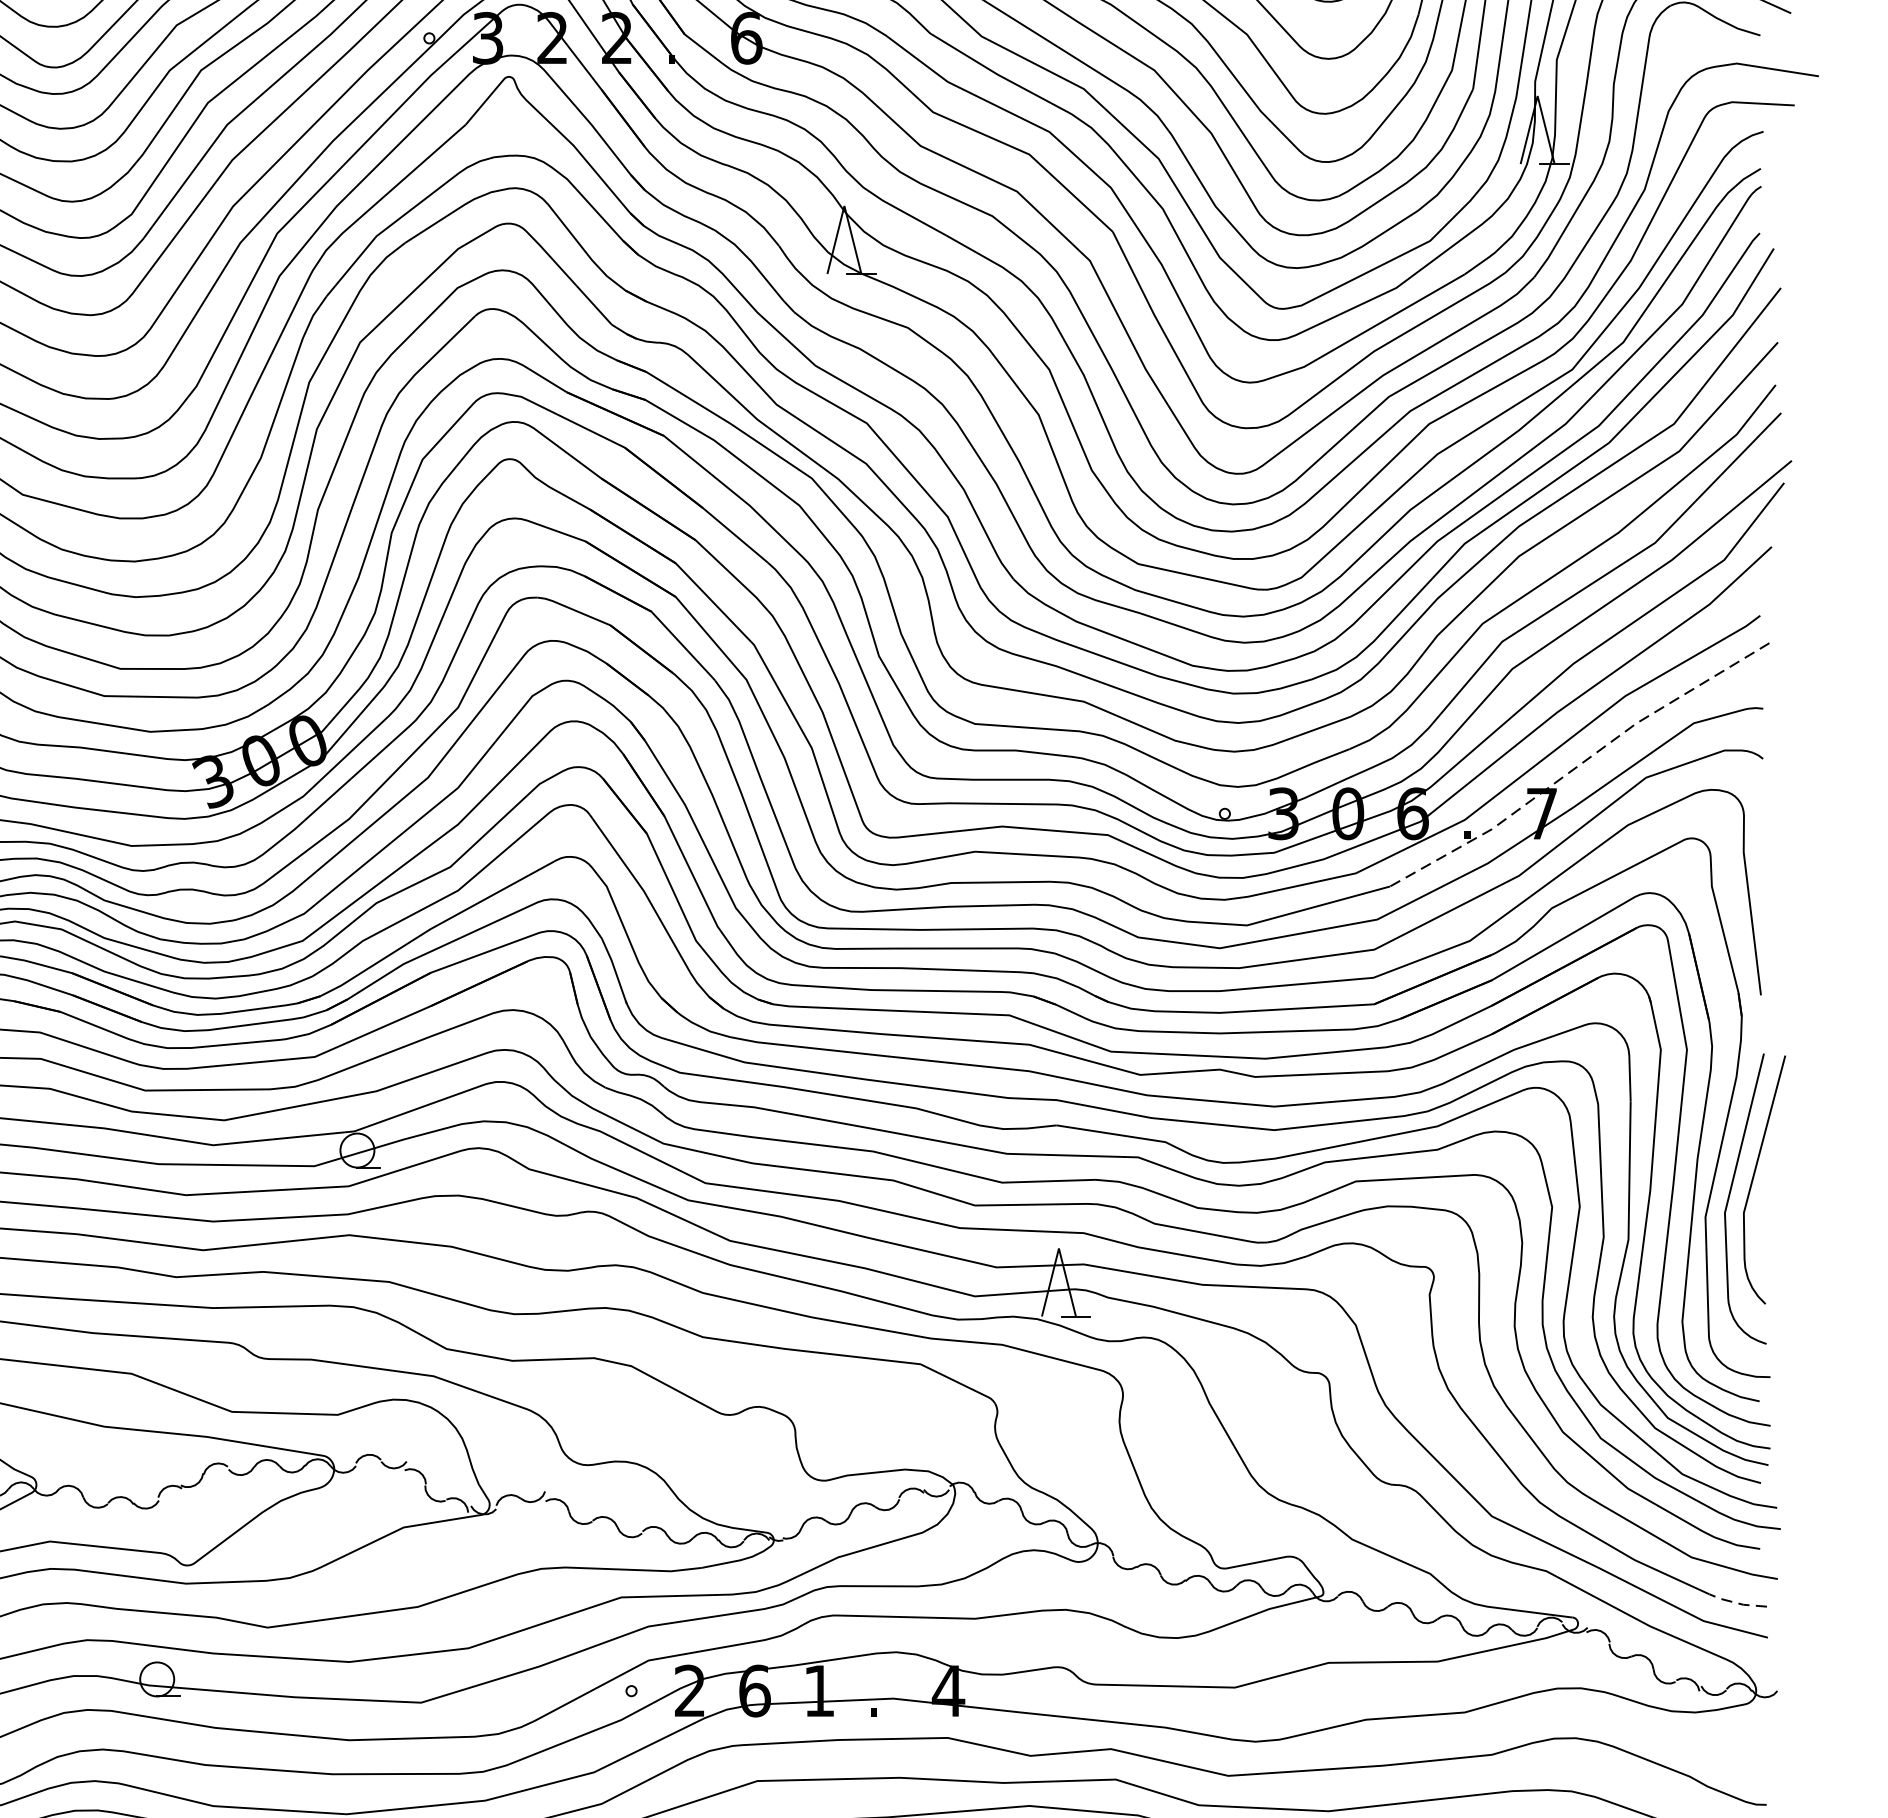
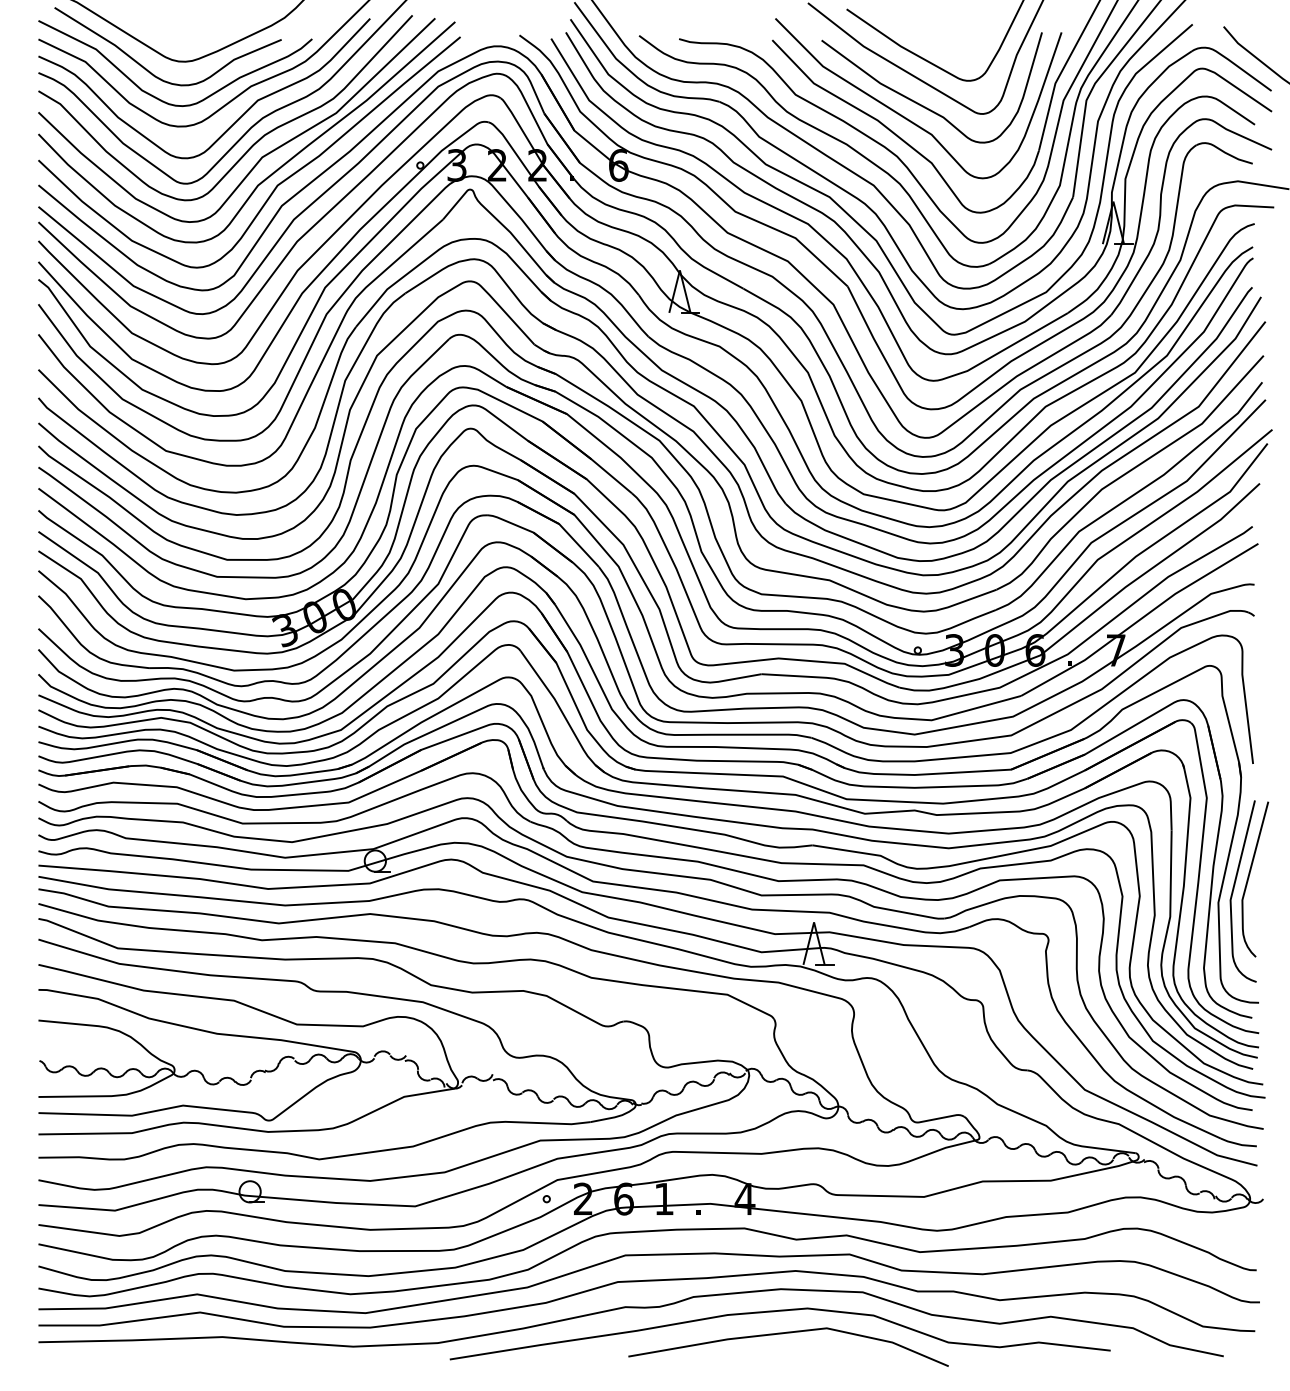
line: (1579, 765) -> (1139, 620), dashed -> solid
line: (1737, 1603) -> (1238, 1144), dashed -> solid

